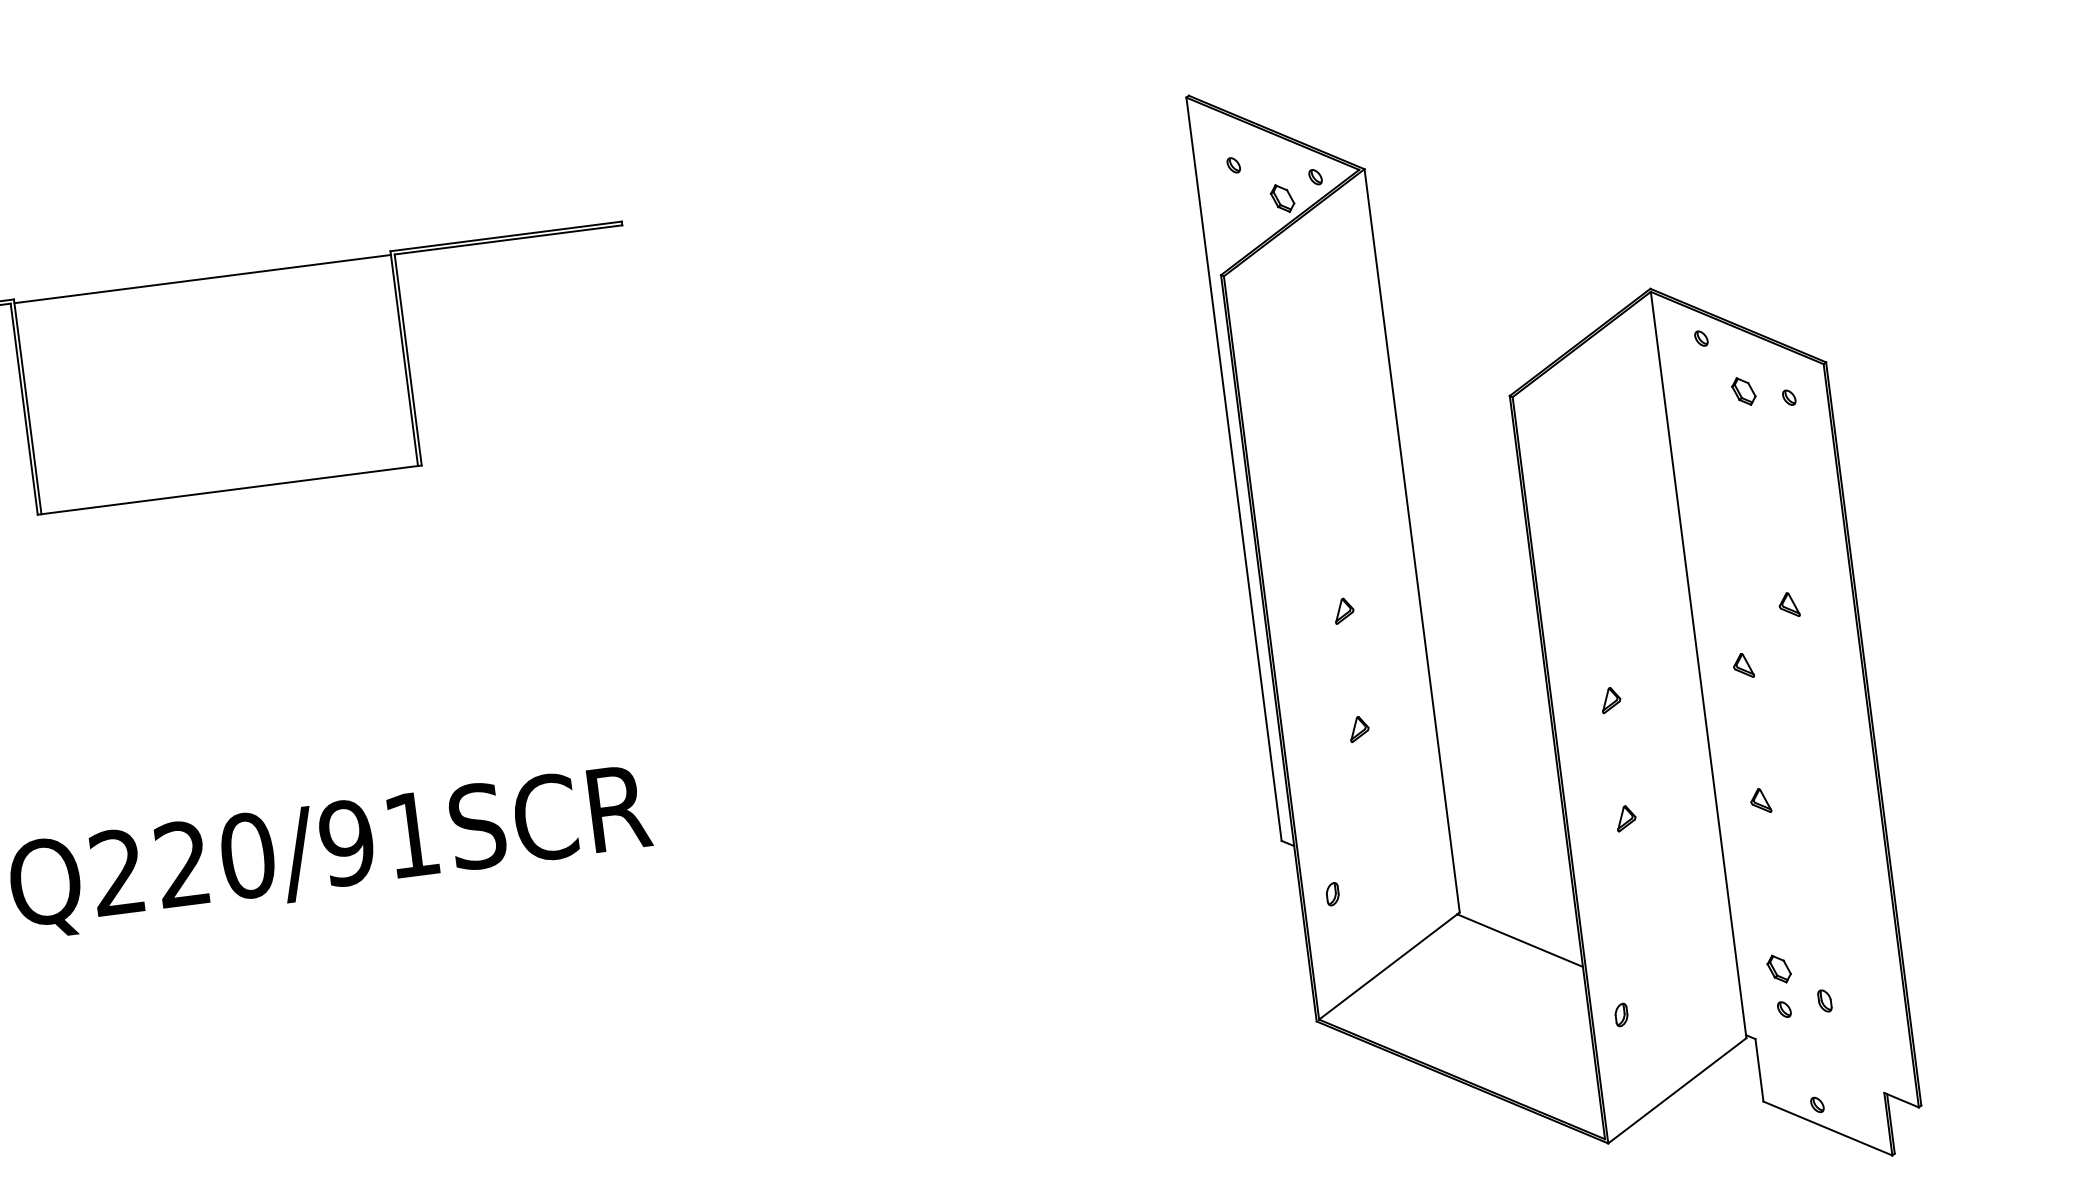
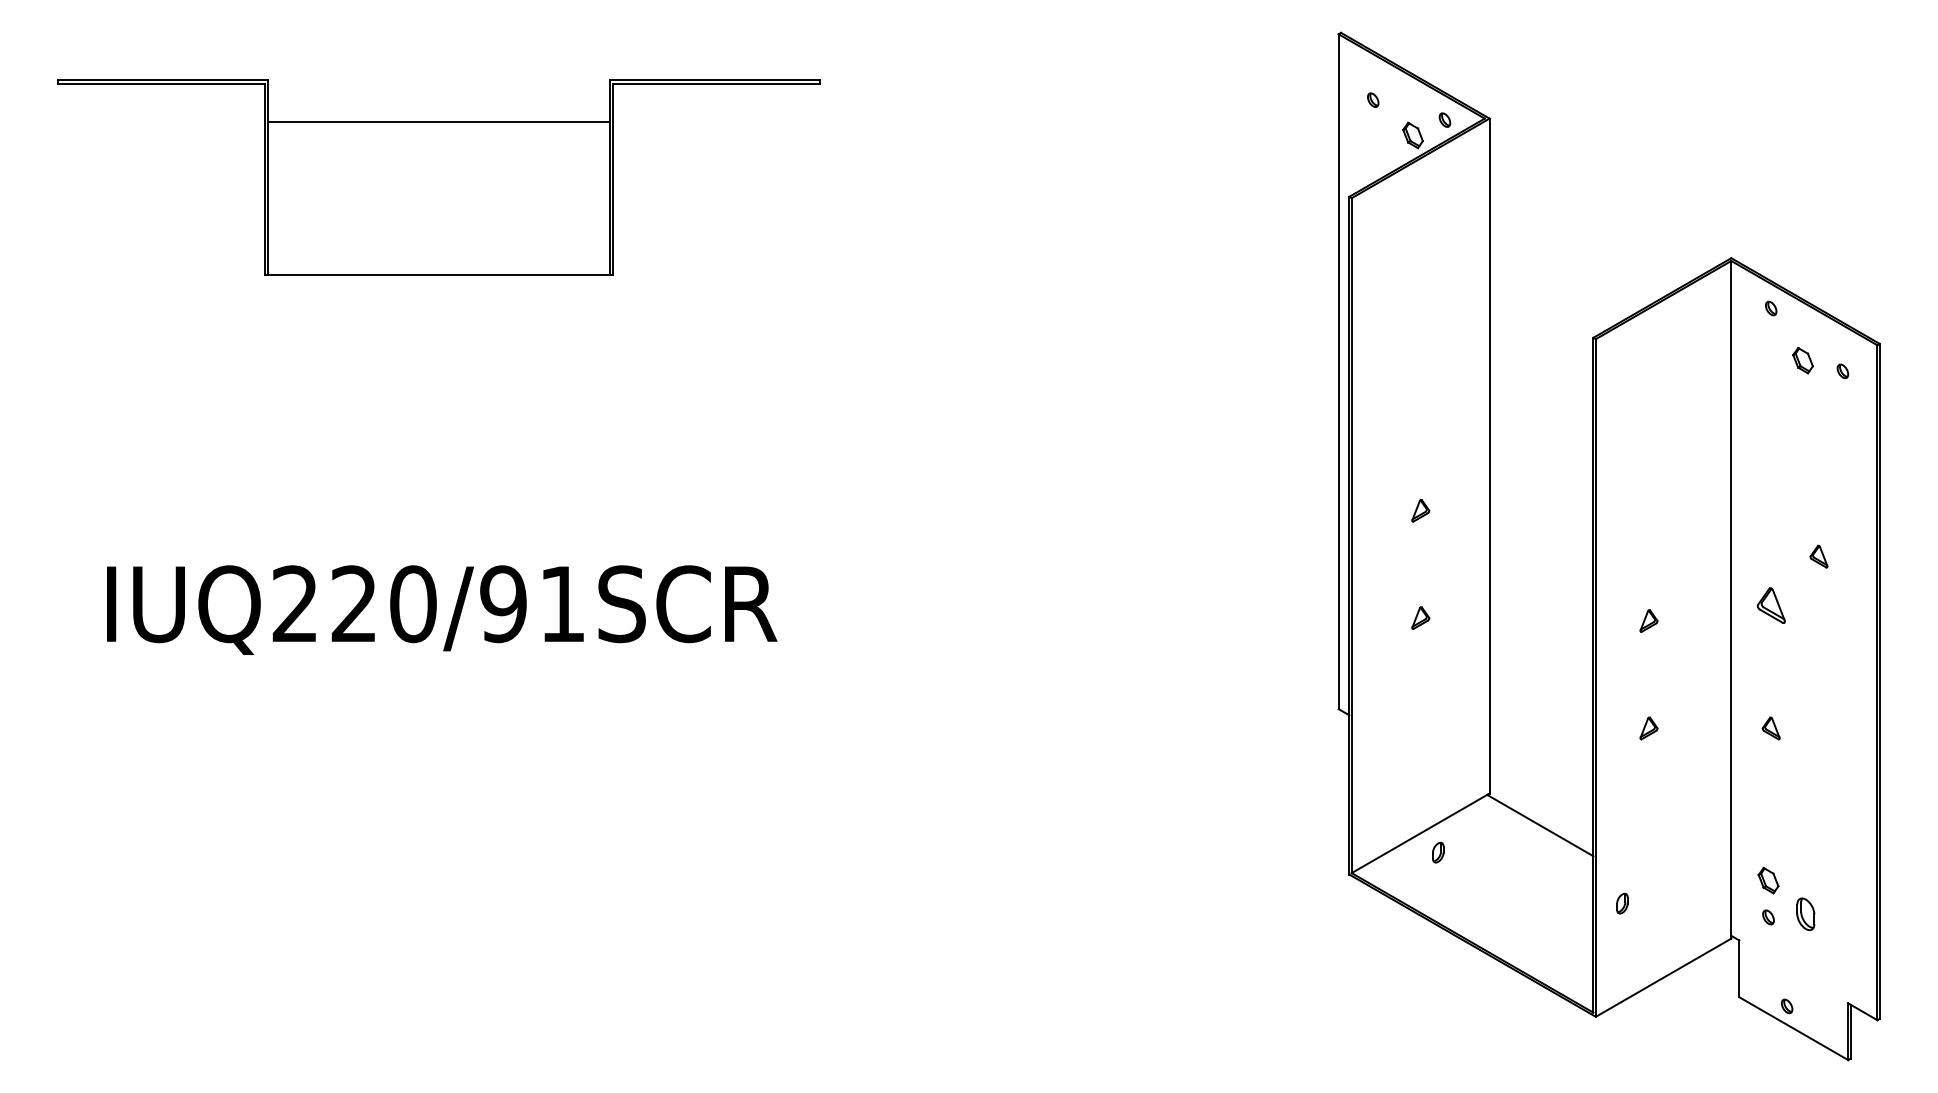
line: (203, 278) -> (439, 121), moved
part: (1742, 665) -> (1770, 605), size x1.6
part: (1333, 893) -> (1438, 852), moved
part: (1824, 1001) -> (1805, 914), size x1.6

